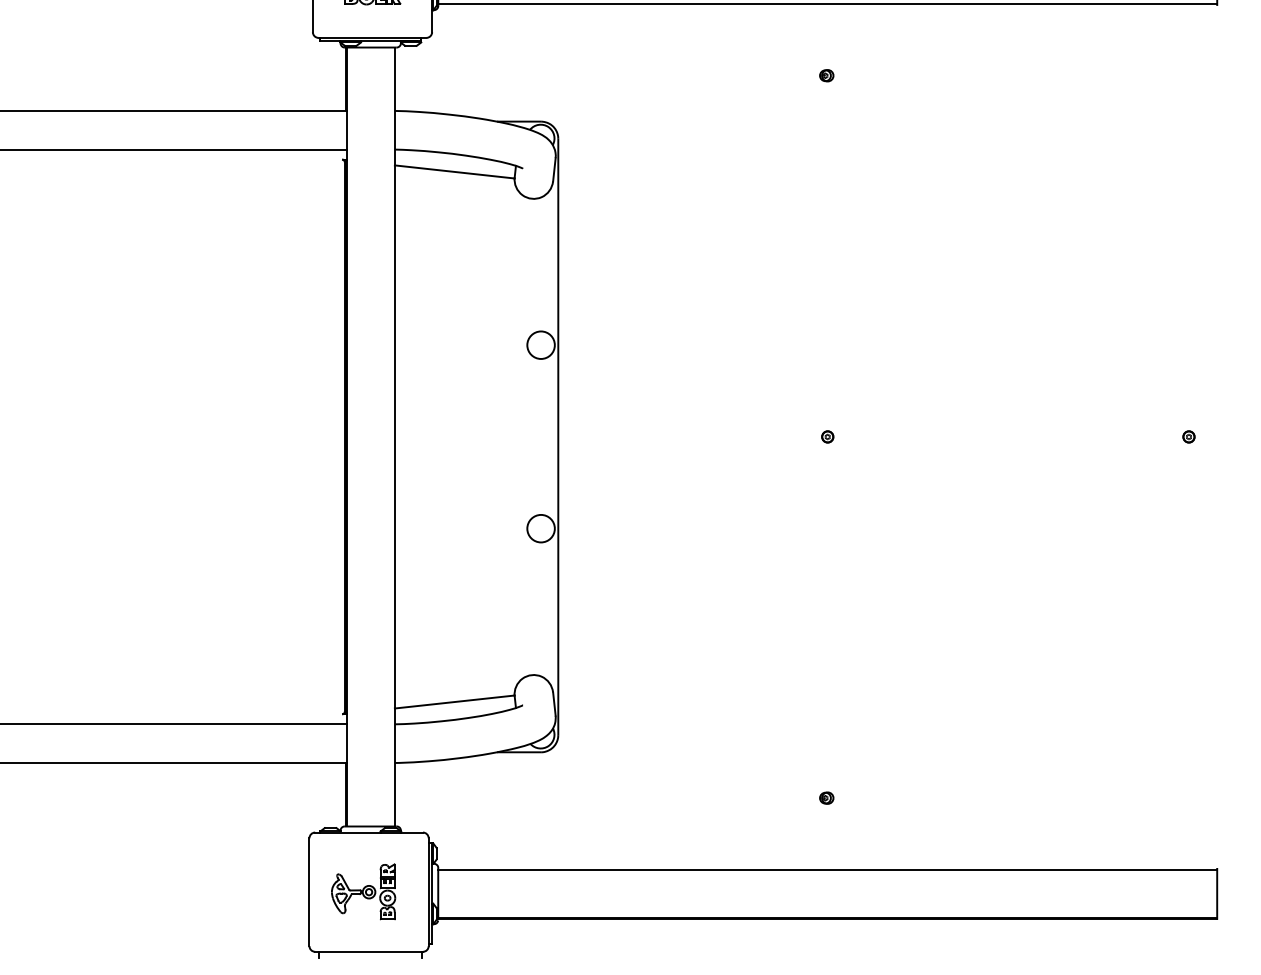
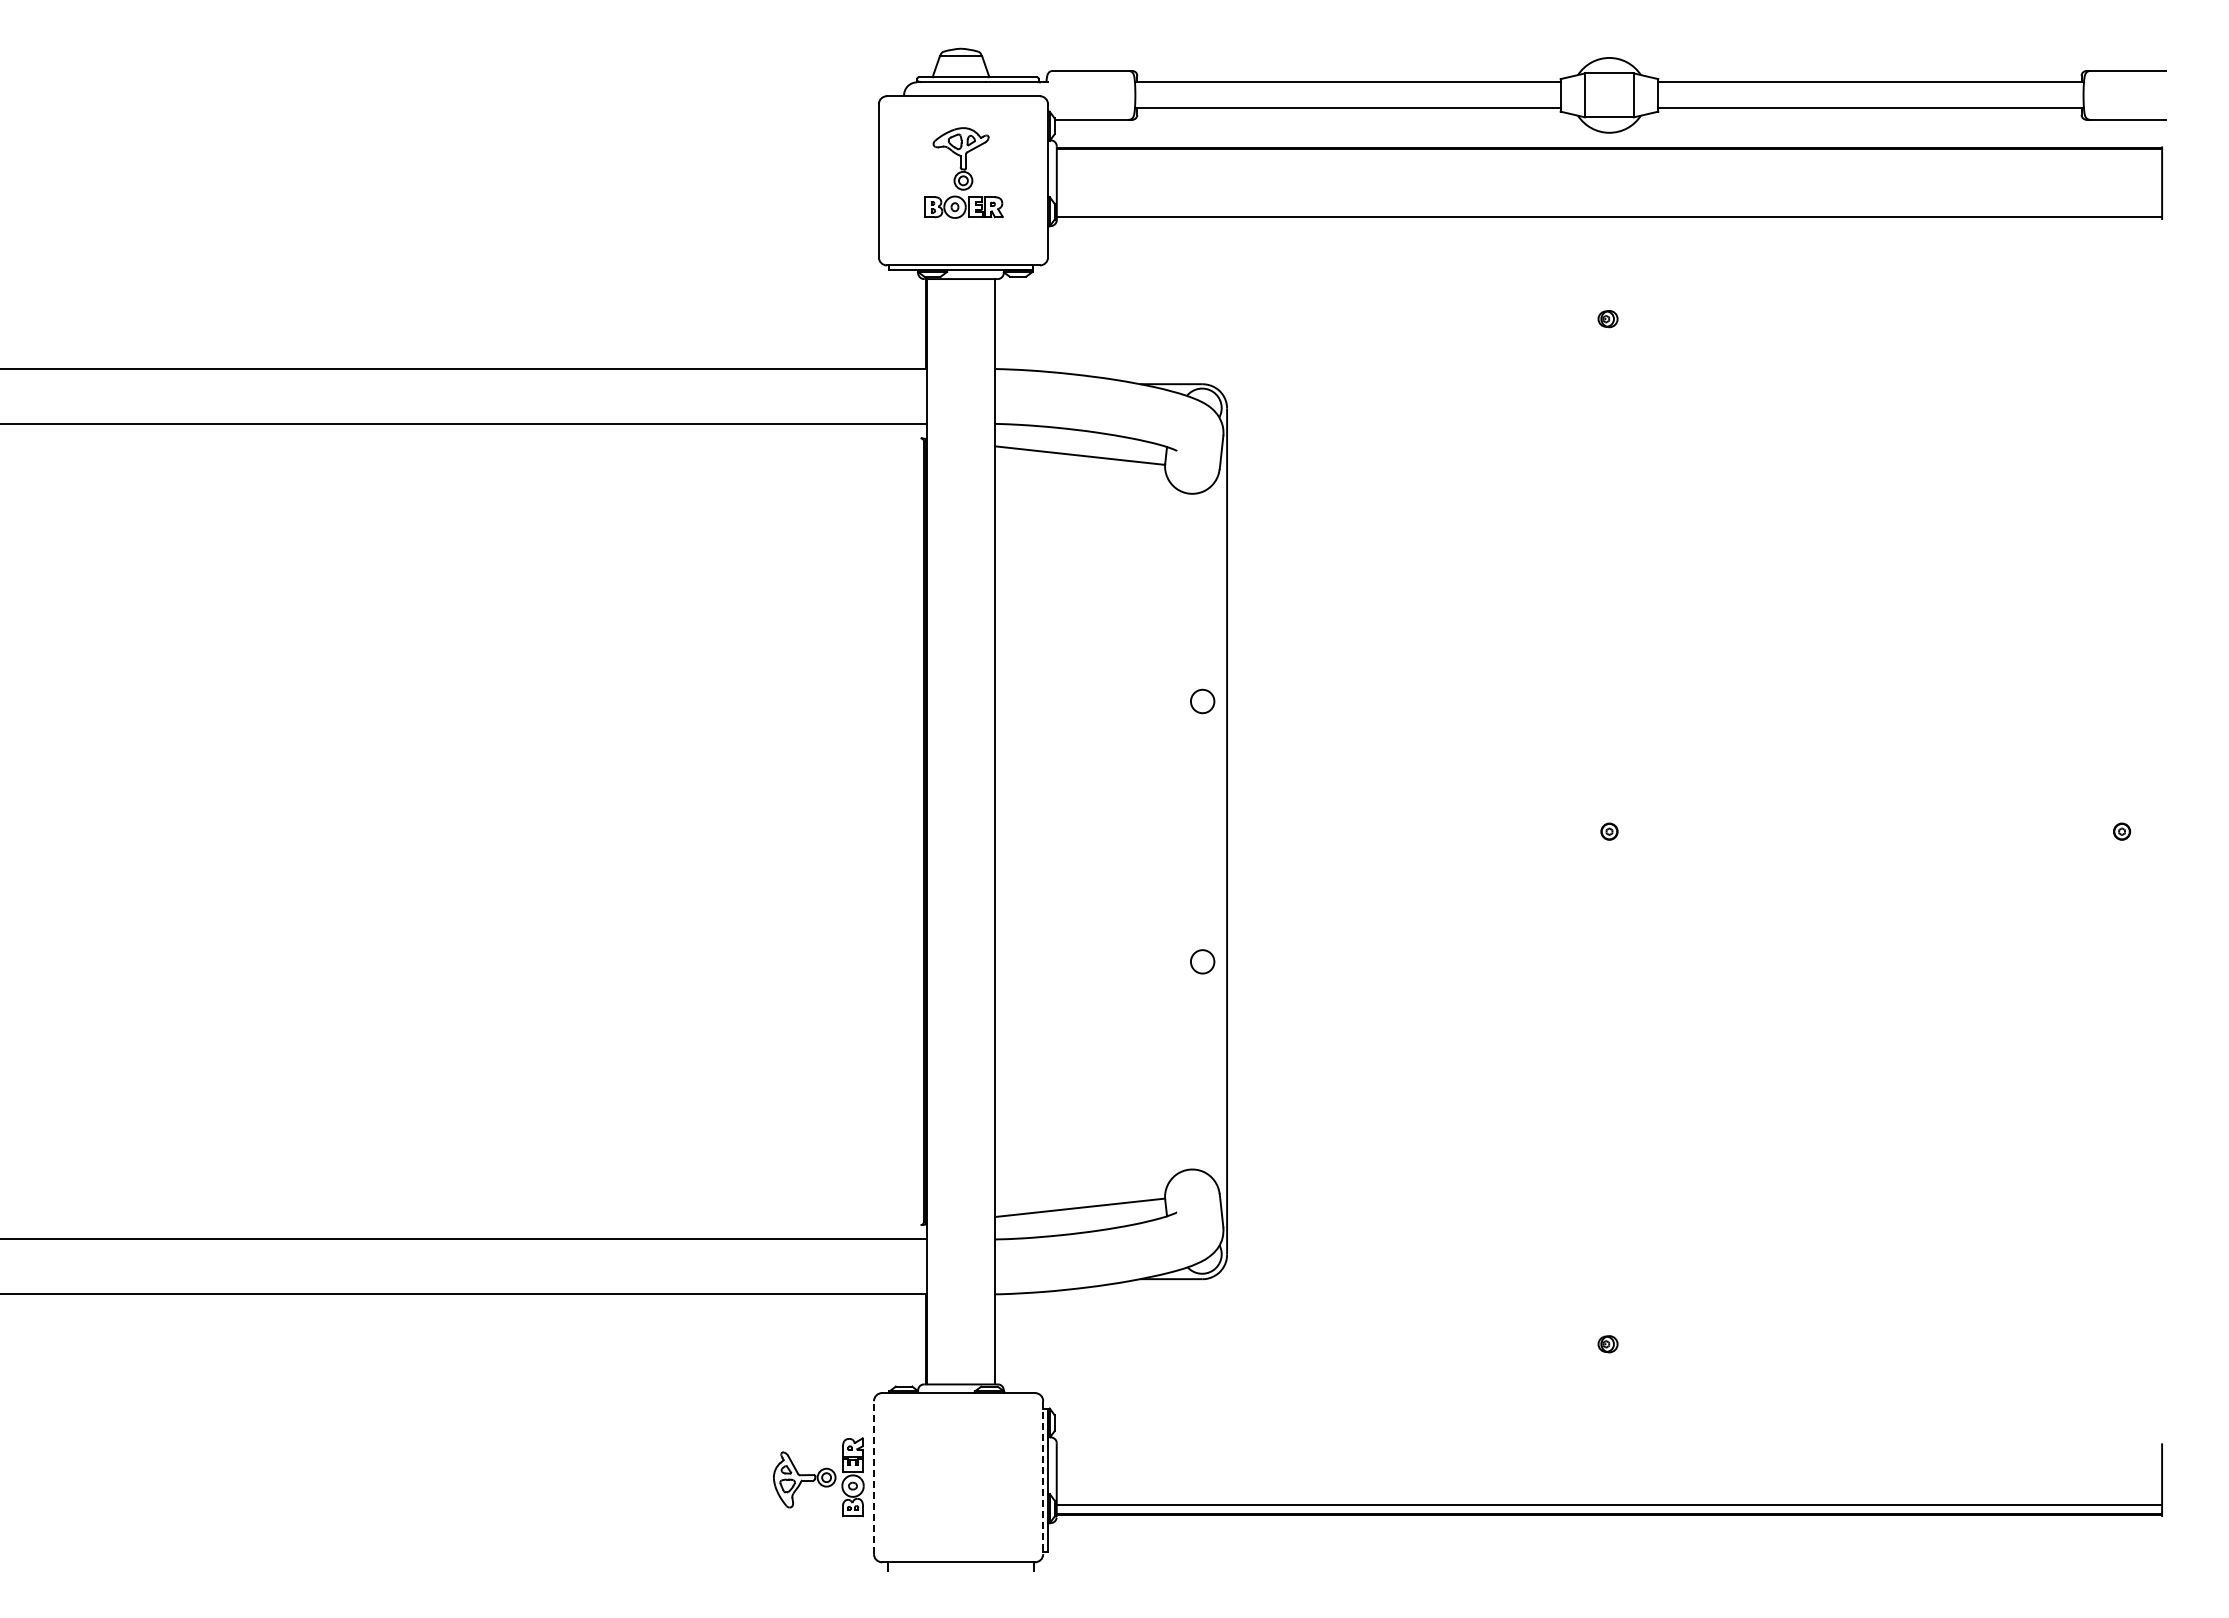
circle: (540, 345) -> (1202, 701), size x0.6
circle: (540, 528) -> (1202, 961), size x0.6
line: (827, 869) -> (1609, 1504), moved
line: (309, 892) -> (873, 1477), solid -> dashed
part: (363, 892) -> (818, 1477), moved
line: (428, 892) -> (1043, 1478), solid -> dashed

